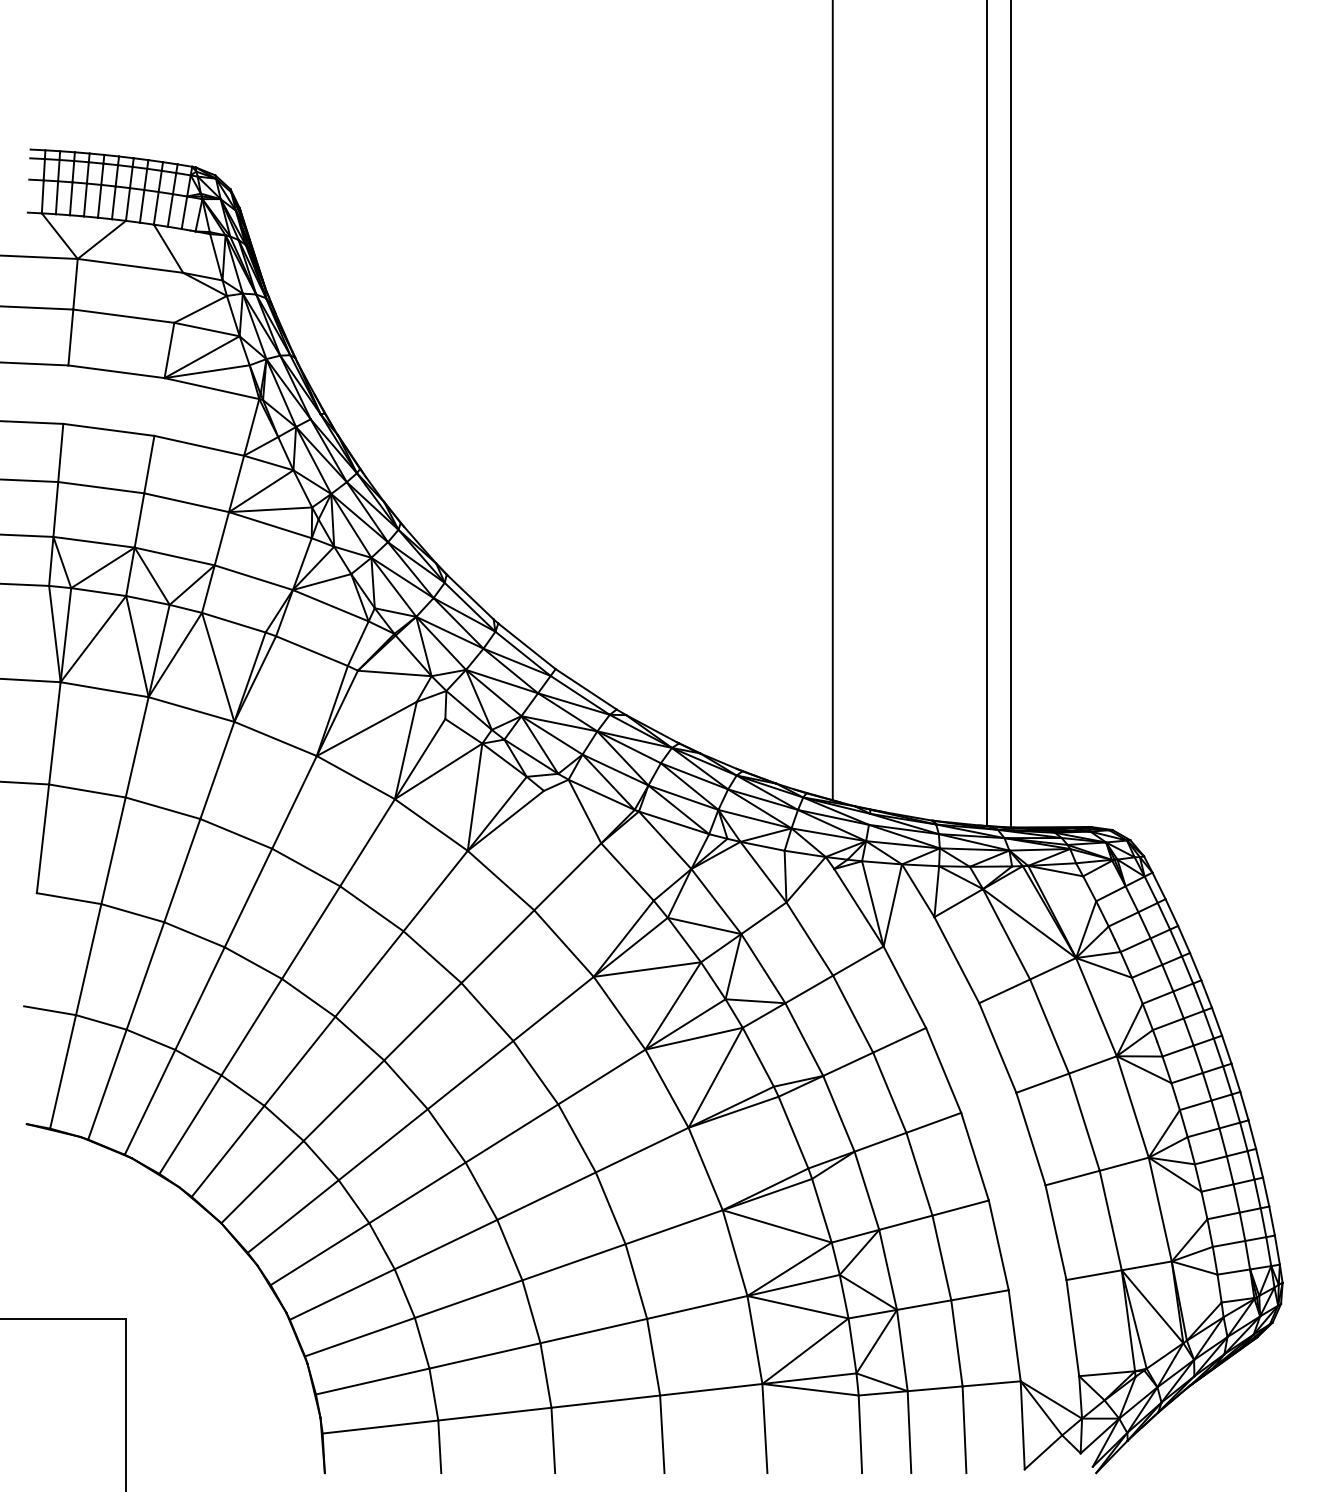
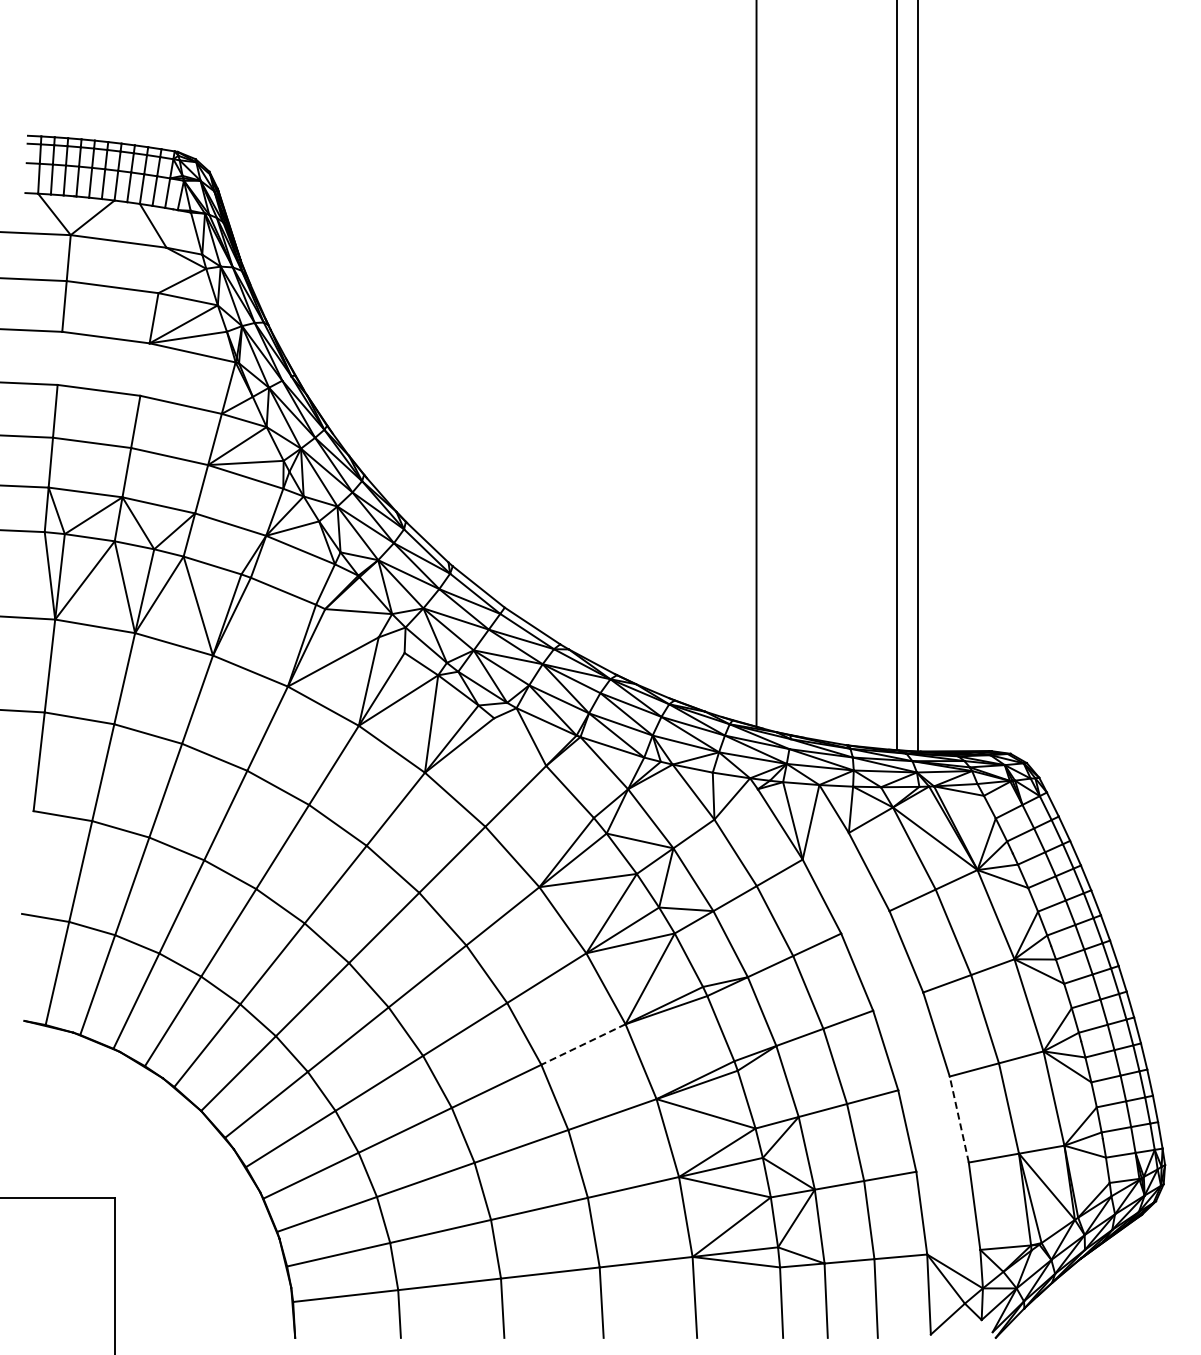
line: (642, 1150) -> (583, 1044), solid -> dashed
line: (1056, 1232) -> (959, 1119), solid -> dashed

